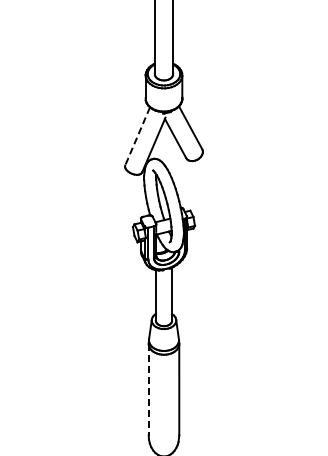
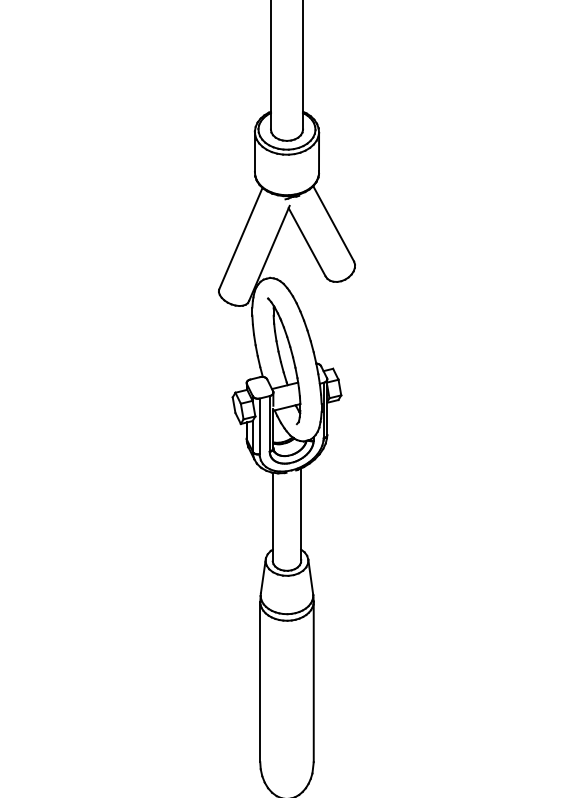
line: (137, 136) -> (240, 238), dashed -> solid
line: (148, 389) -> (259, 681), dashed -> solid

